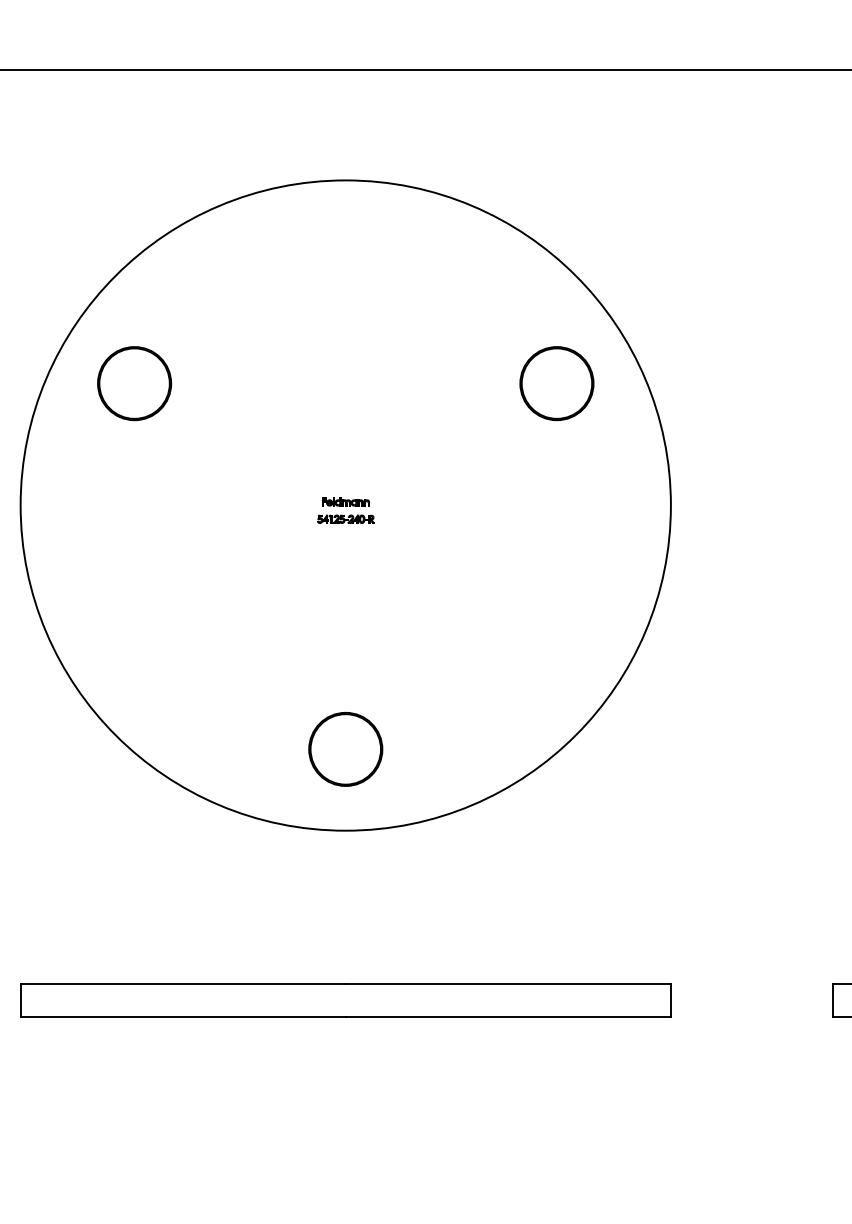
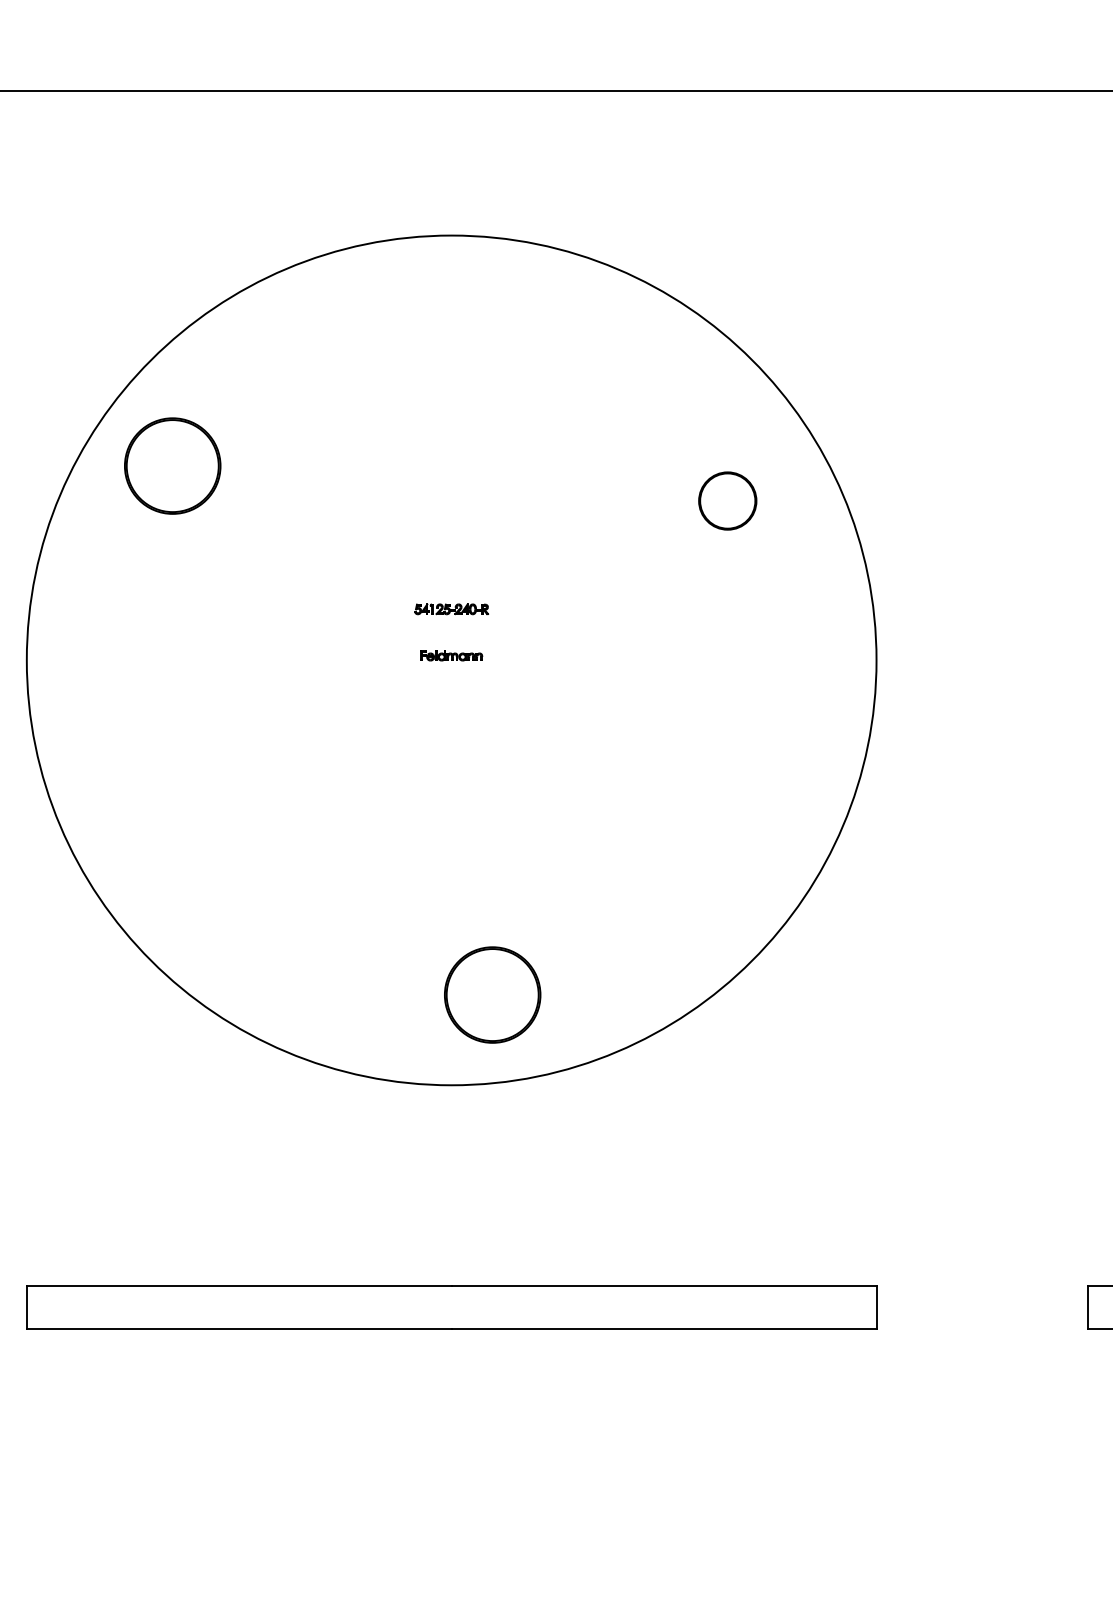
part: (134, 383) -> (172, 465), moved
part: (556, 383) -> (727, 500), size x0.6
part: (345, 519) -> (451, 609), moved
part: (345, 748) -> (492, 994), moved

